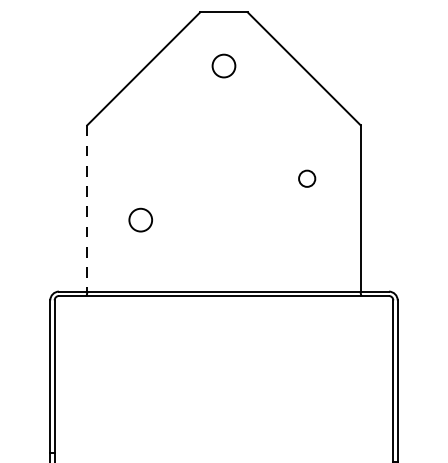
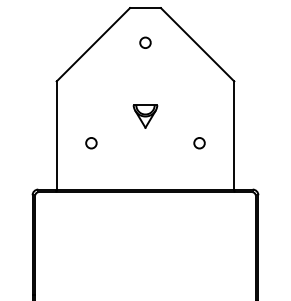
circle: (224, 65) -> (145, 42), size x0.71
part: (224, 179) -> (145, 116), added
circle: (307, 179) -> (199, 143), moved
line: (87, 209) -> (56, 136), dashed -> solid
circle: (140, 220) -> (91, 143), size x0.71

